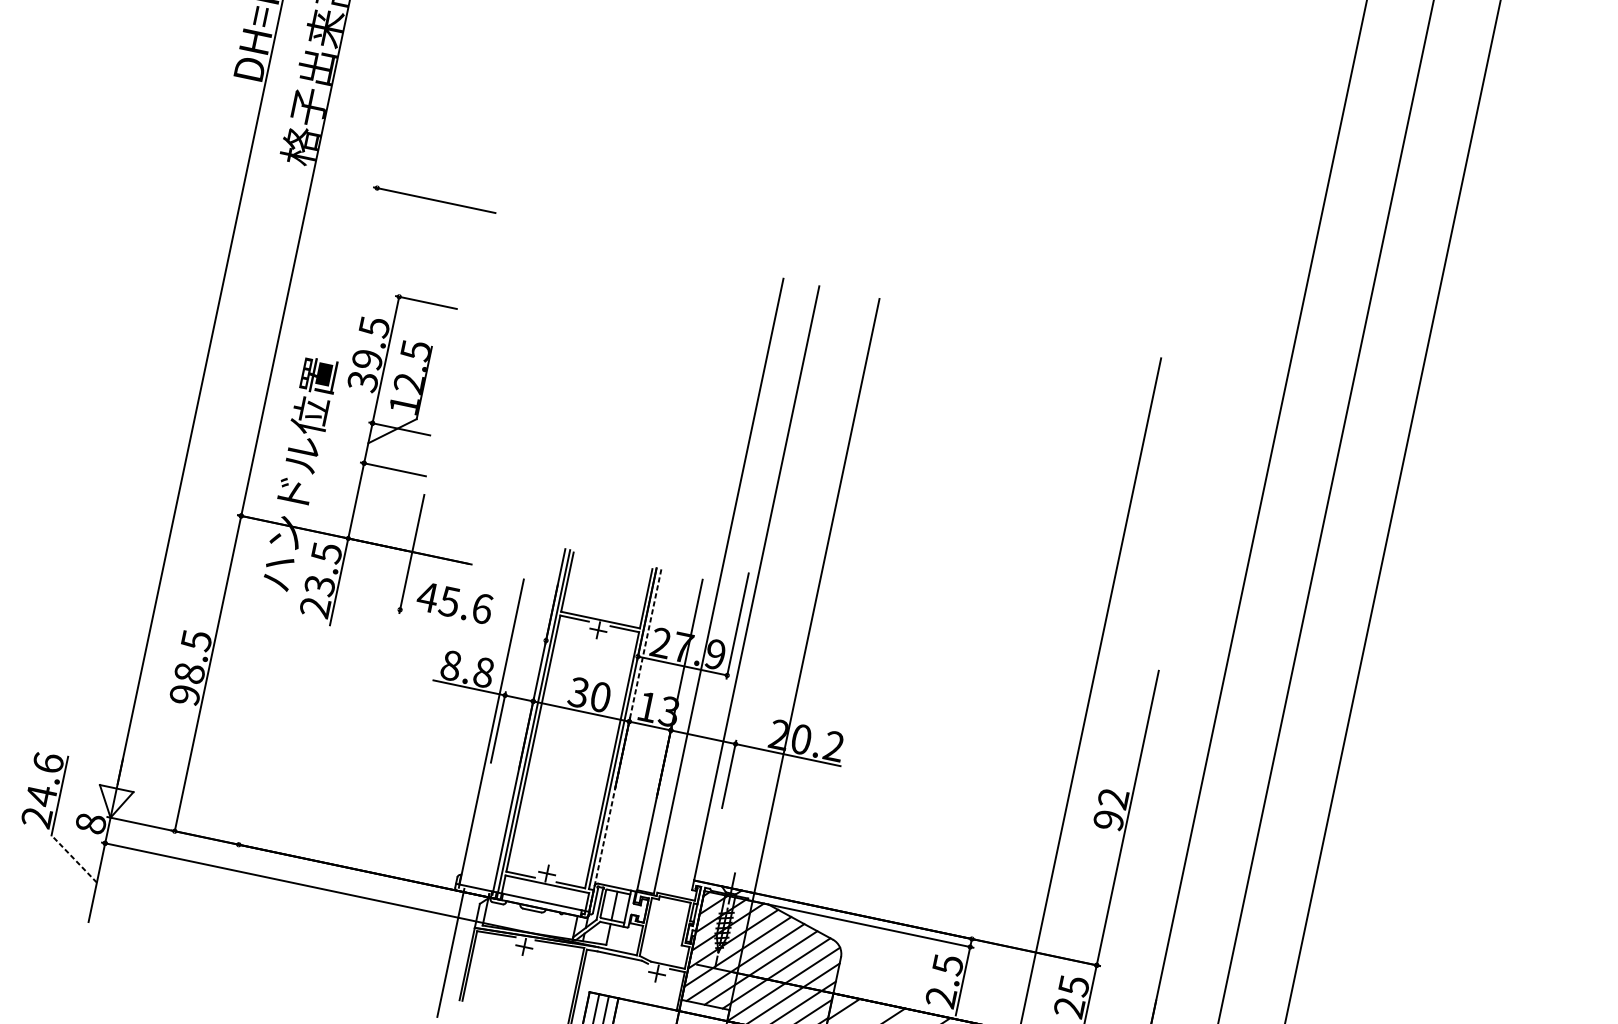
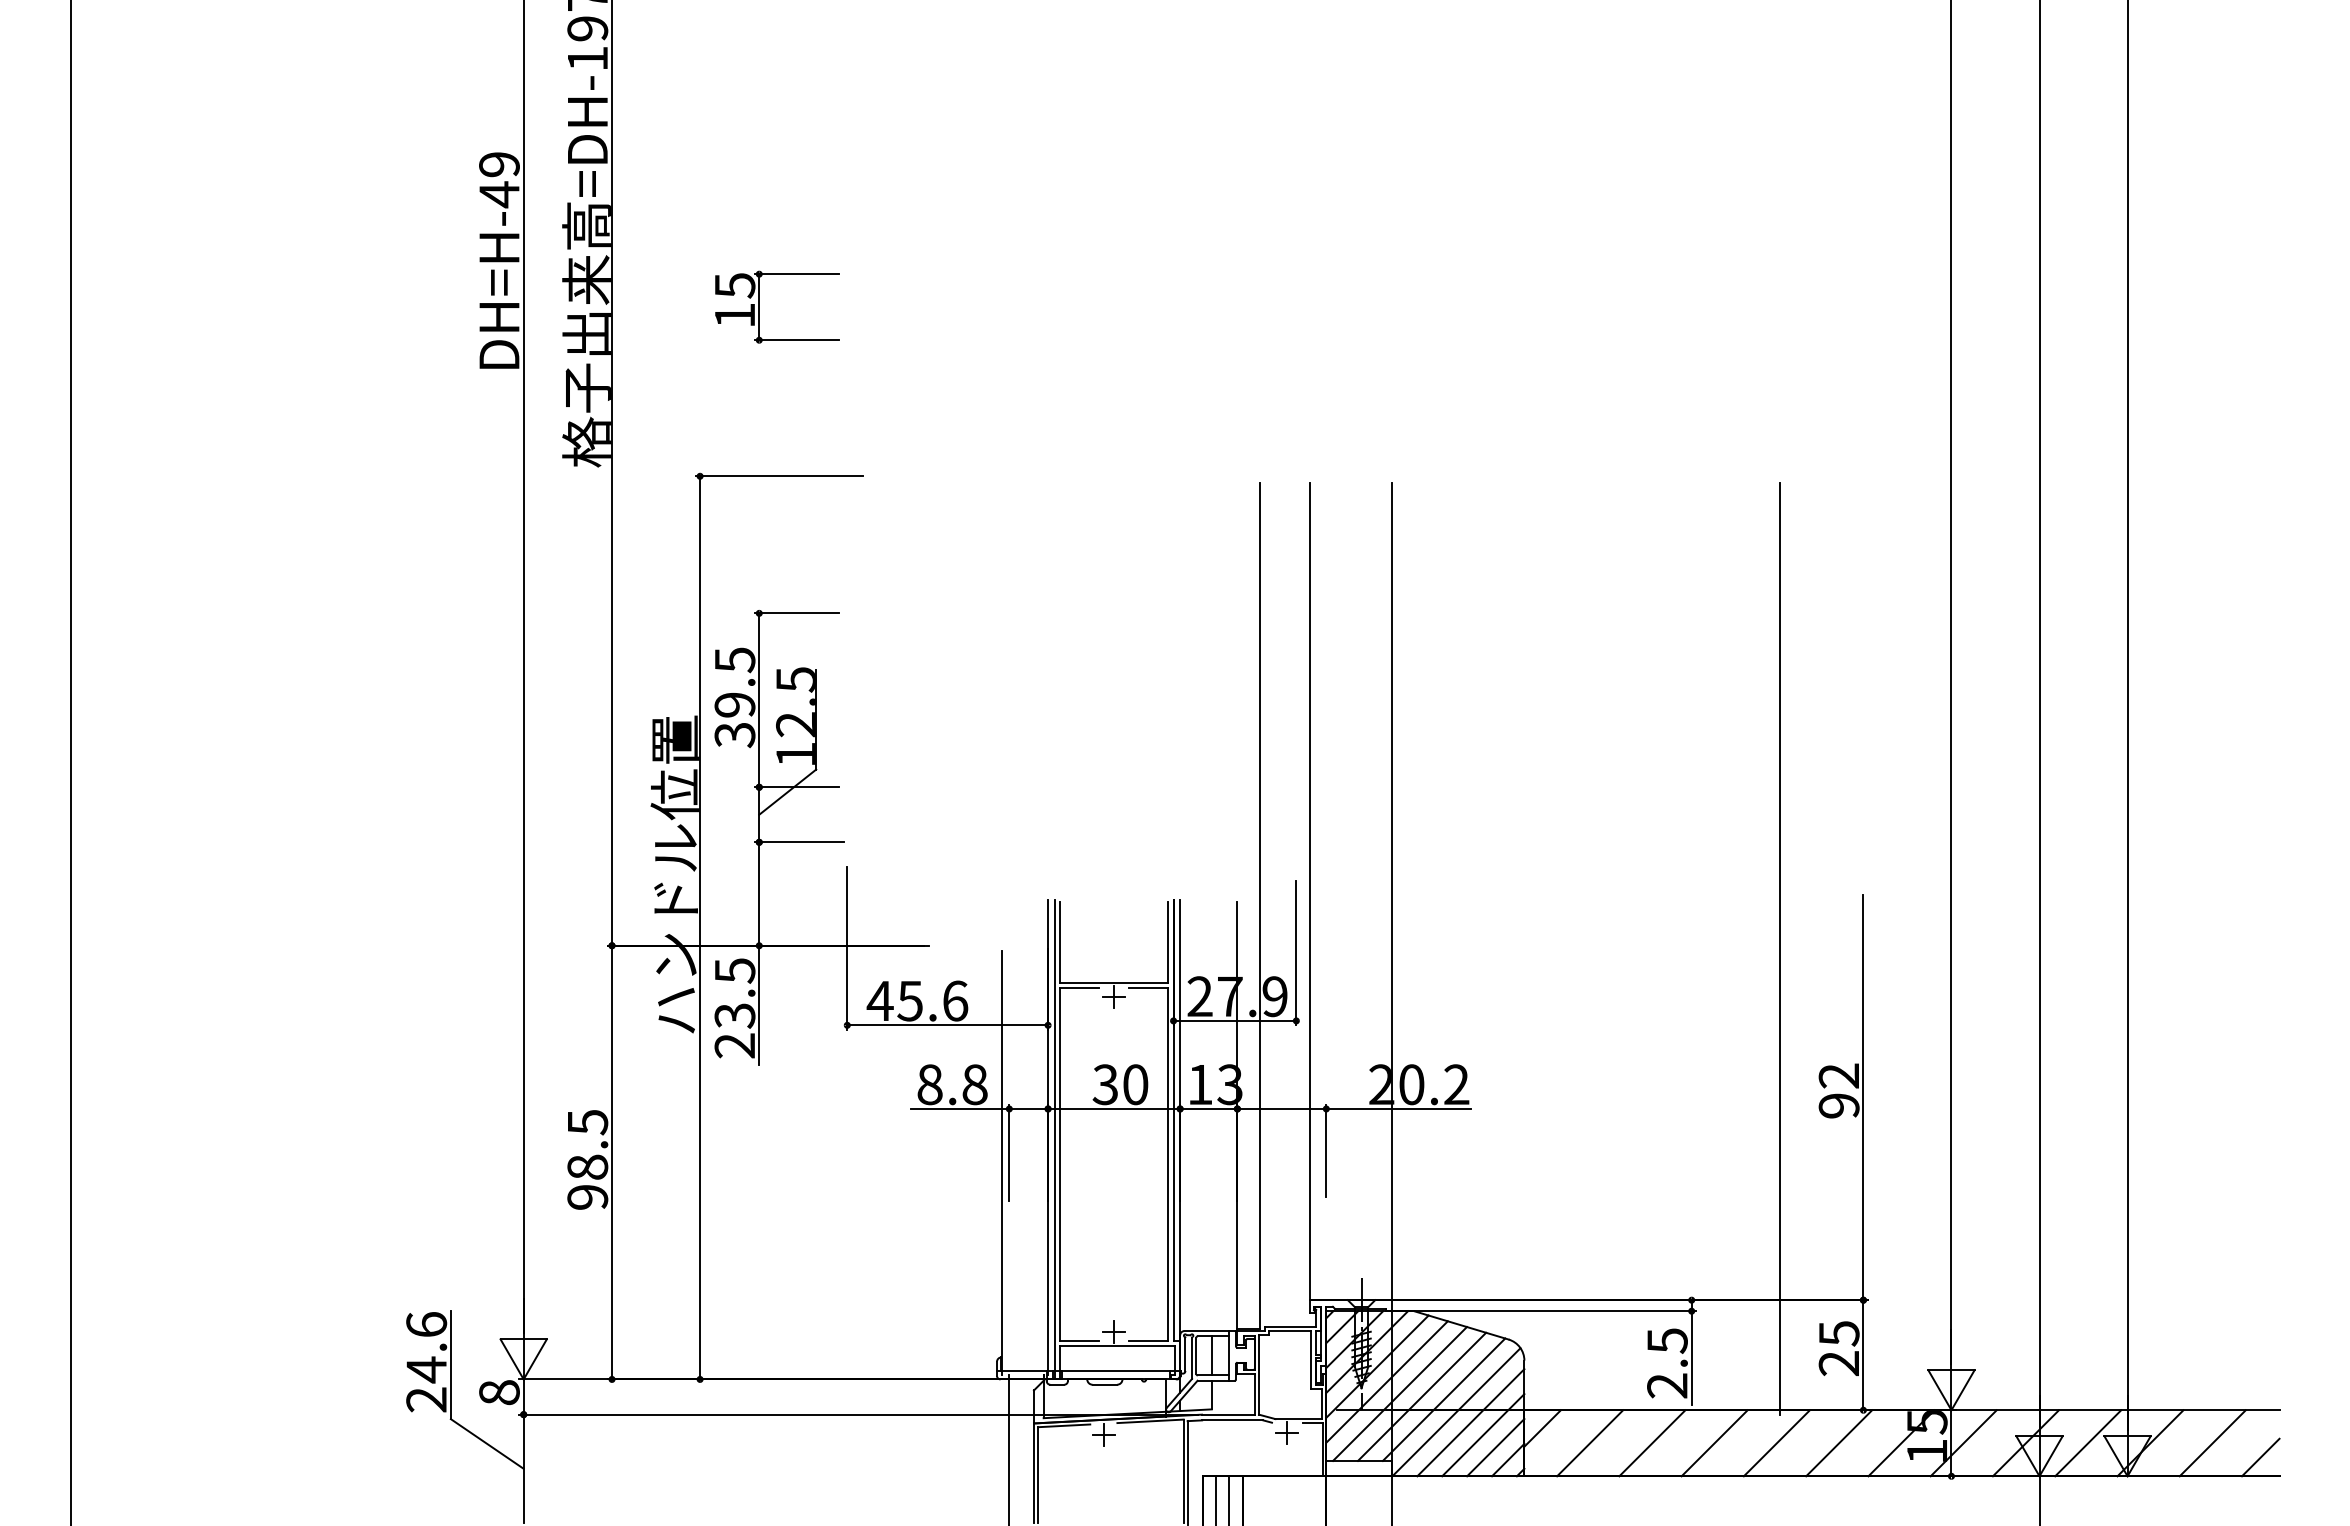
part: (446, 73) -> (759, 306), added
line: (308, 516) -> (700, 927), added
line: (472, 625) -> (947, 1025), added
line: (625, 742) -> (1180, 1137), dashed -> solid
line: (73, 858) -> (486, 1443), dashed -> solid

